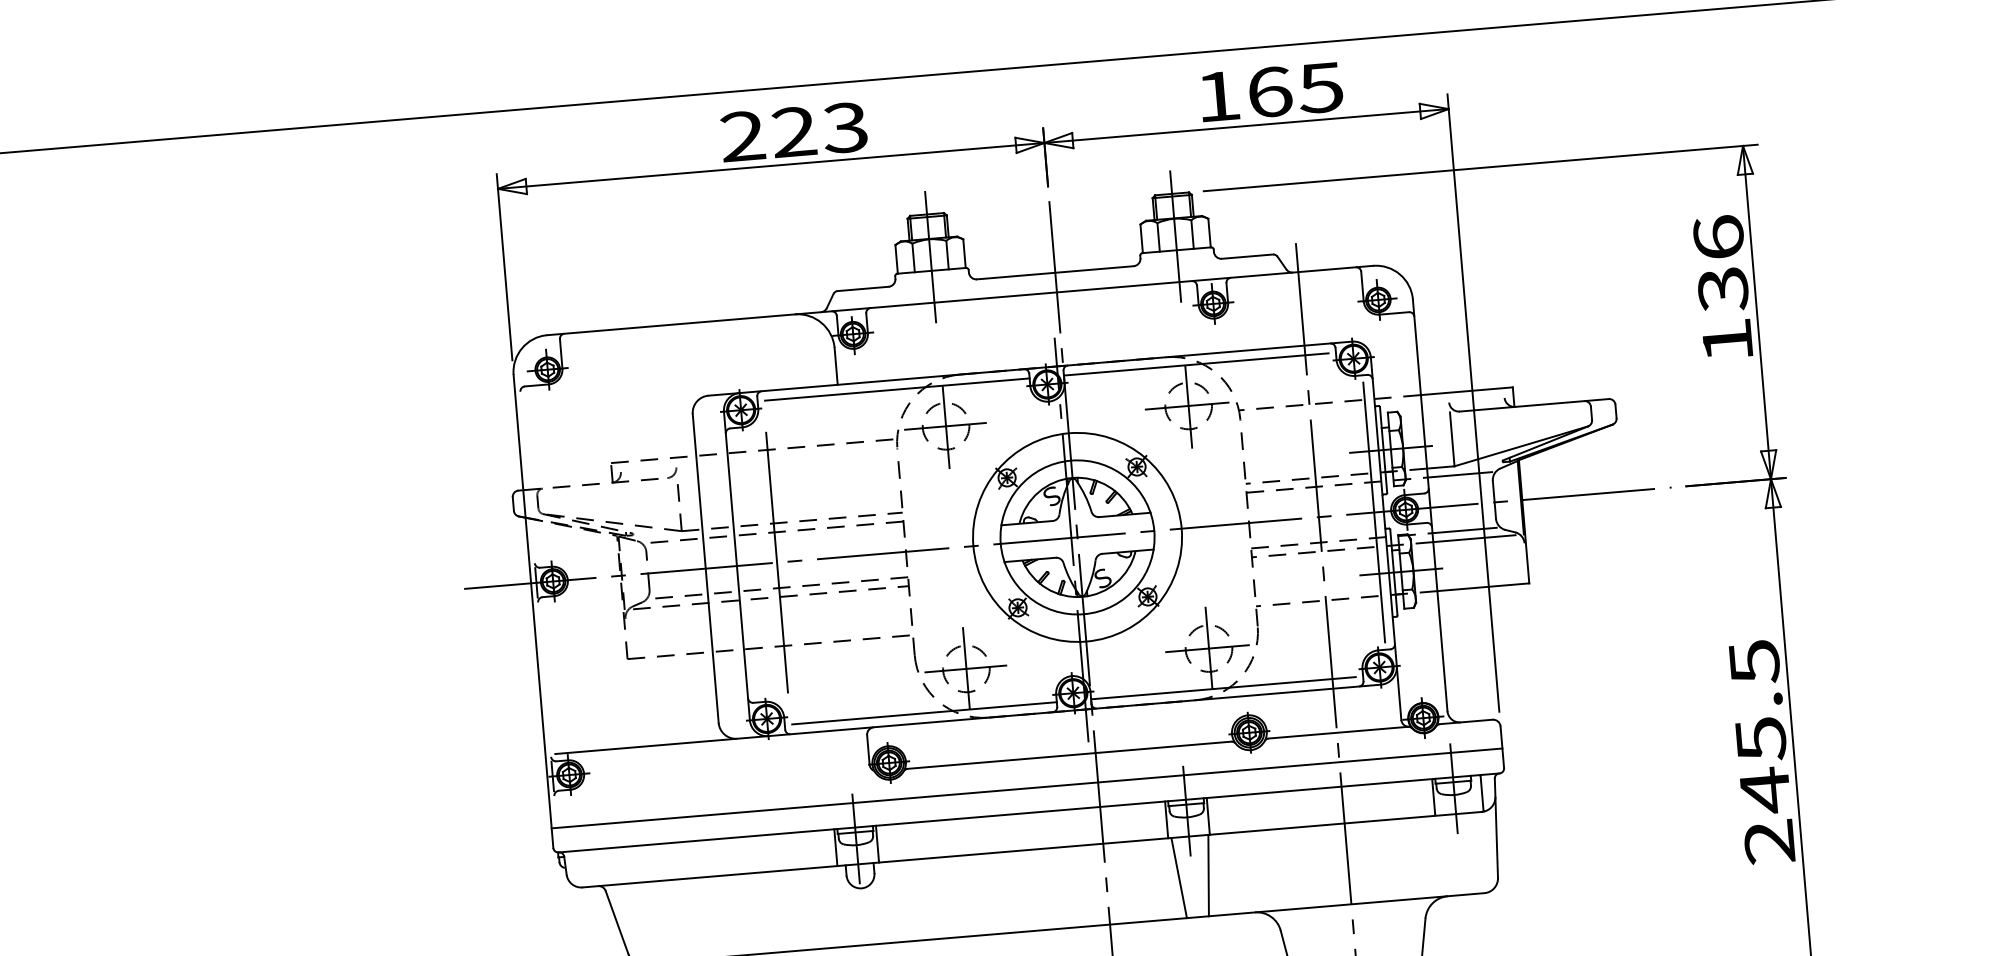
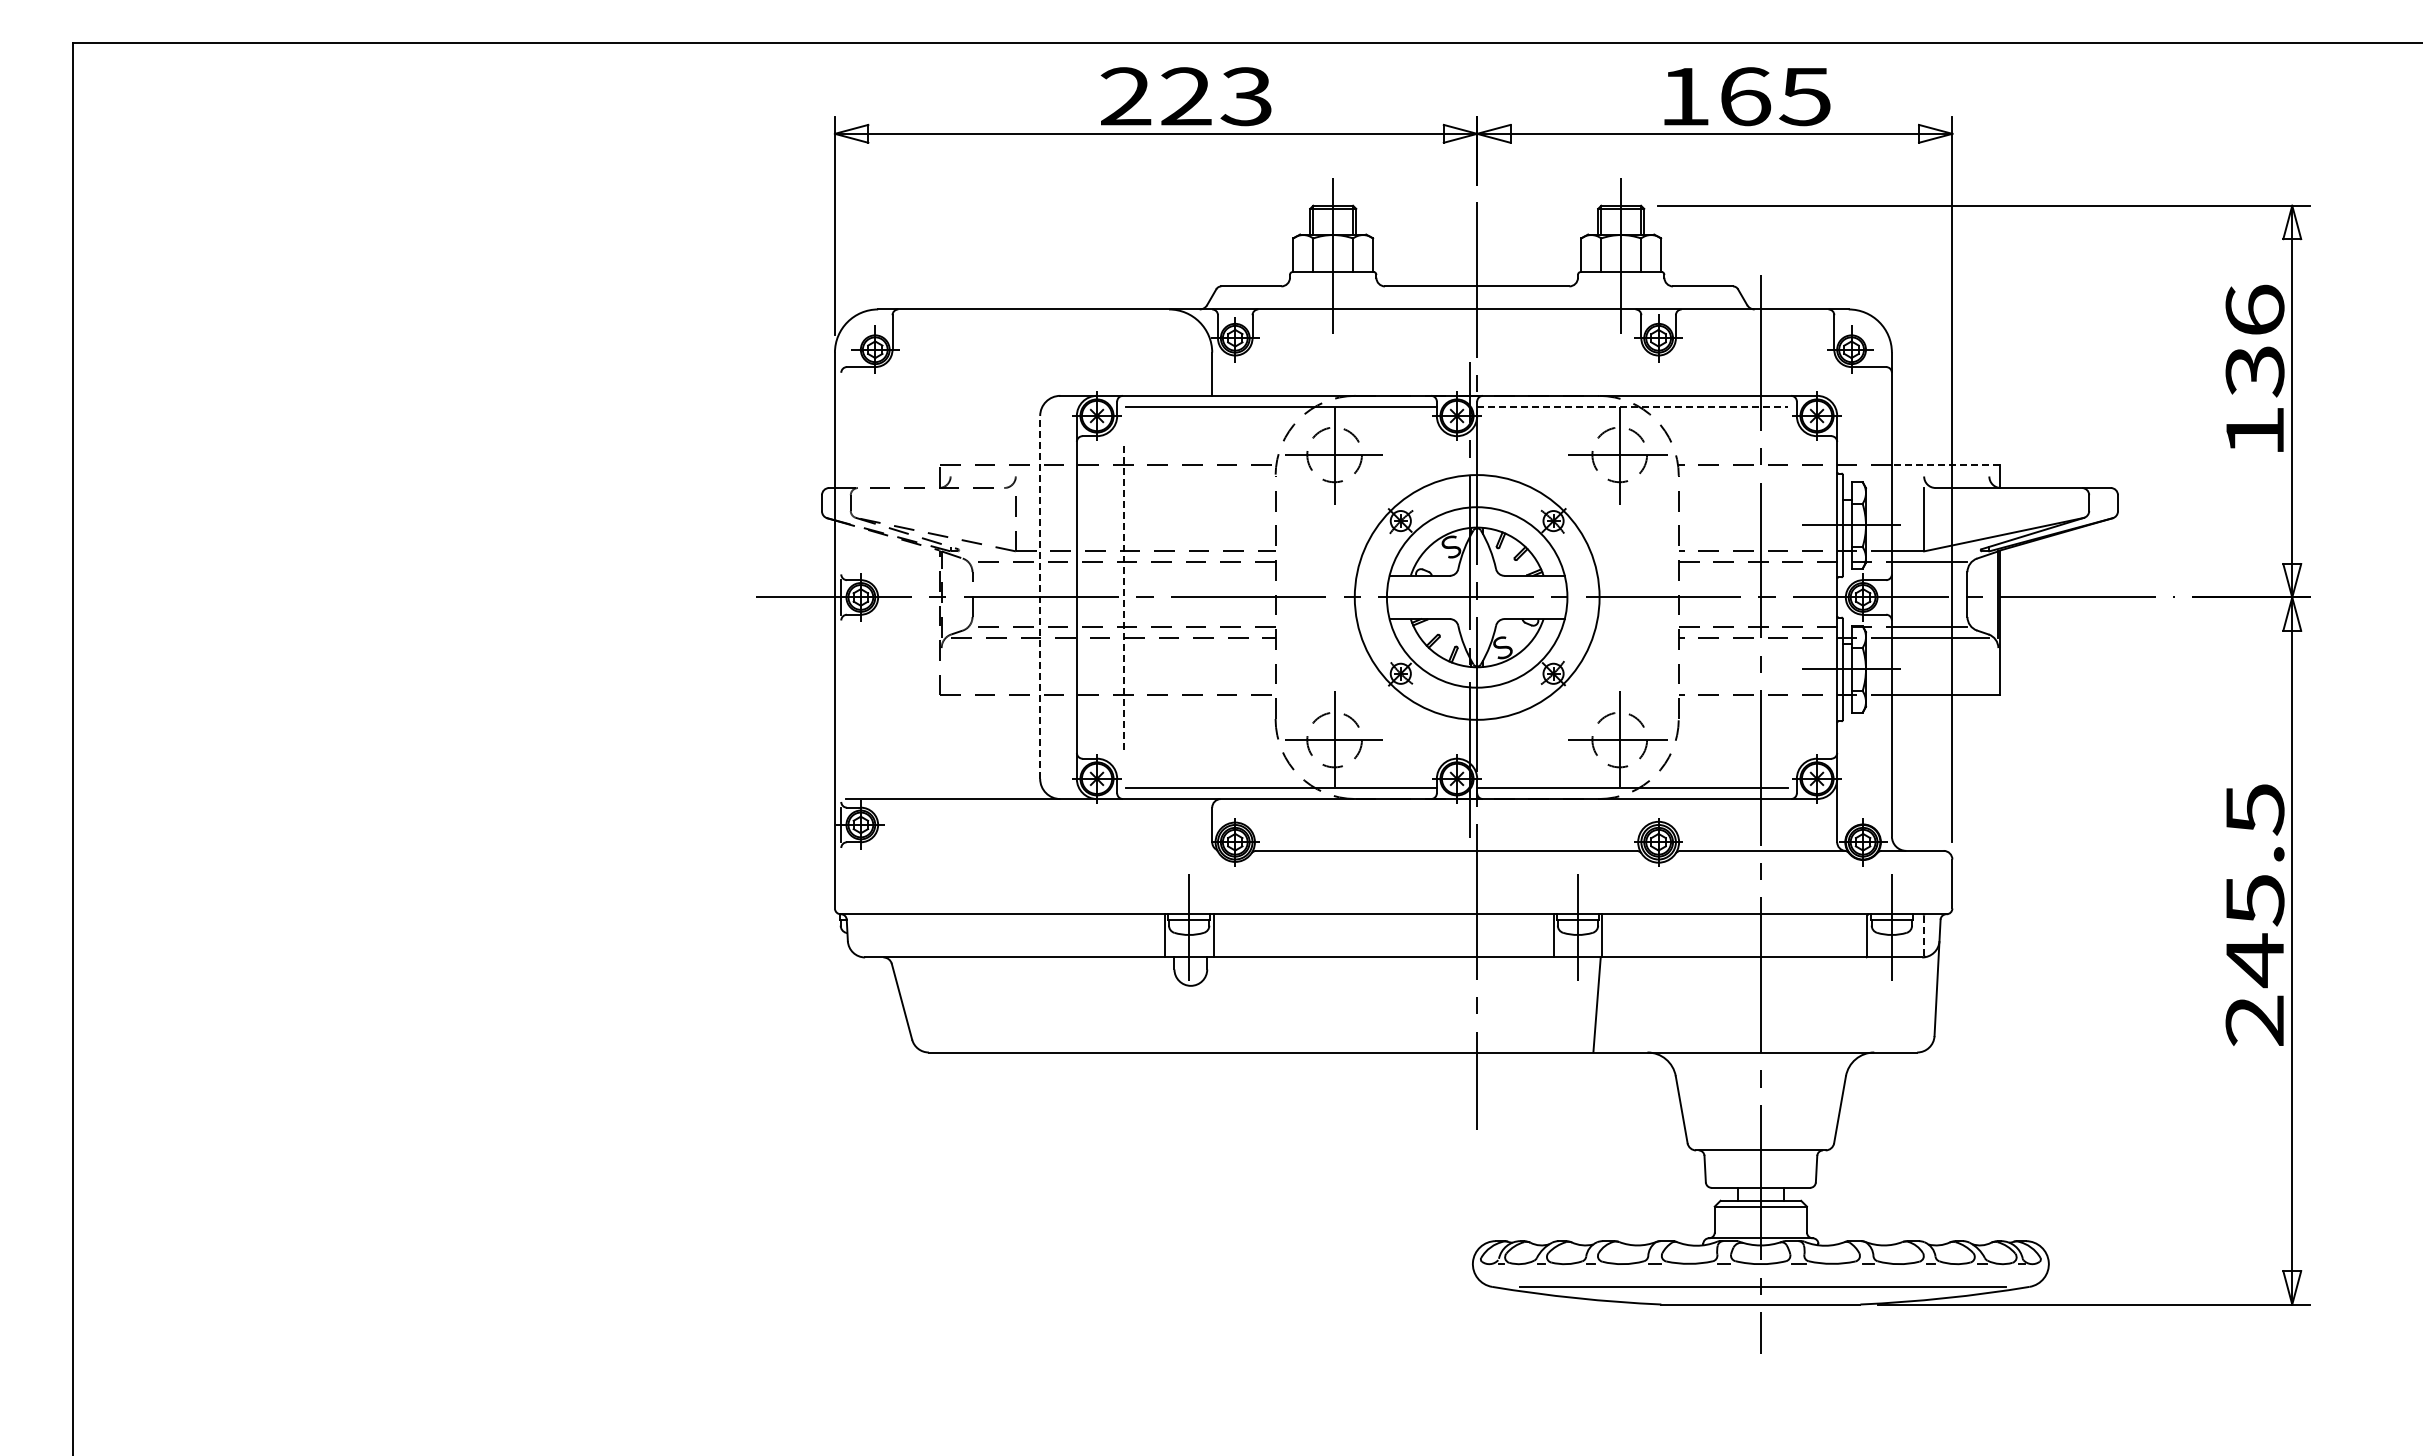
line: (1196, 364) -> (1632, 407), solid -> dashed
line: (1466, 390) -> (1945, 464), solid -> dashed
line: (1373, 512) -> (1825, 597), removed
line: (777, 562) -> (1124, 597), solid -> dashed
line: (705, 567) -> (1040, 596), solid -> dashed
line: (1026, 788) -> (1393, 885), removed
line: (1482, 793) -> (1924, 935), solid -> dashed
line: (1179, 877) -> (1562, 1004), removed

